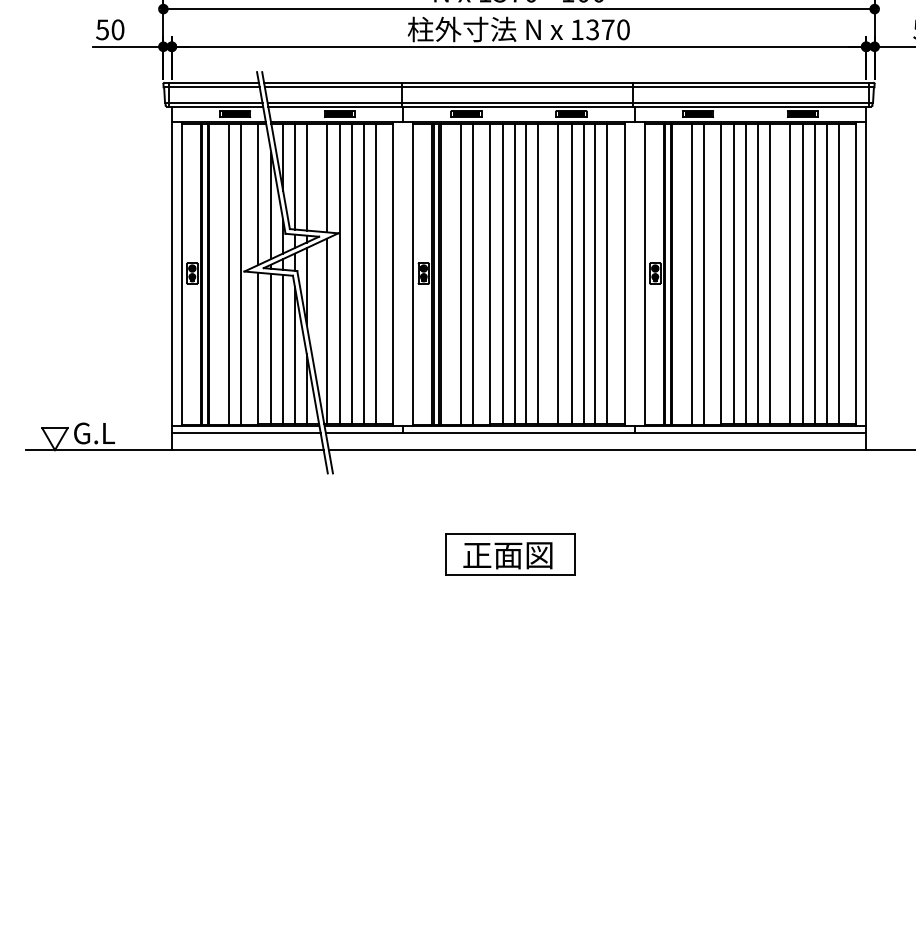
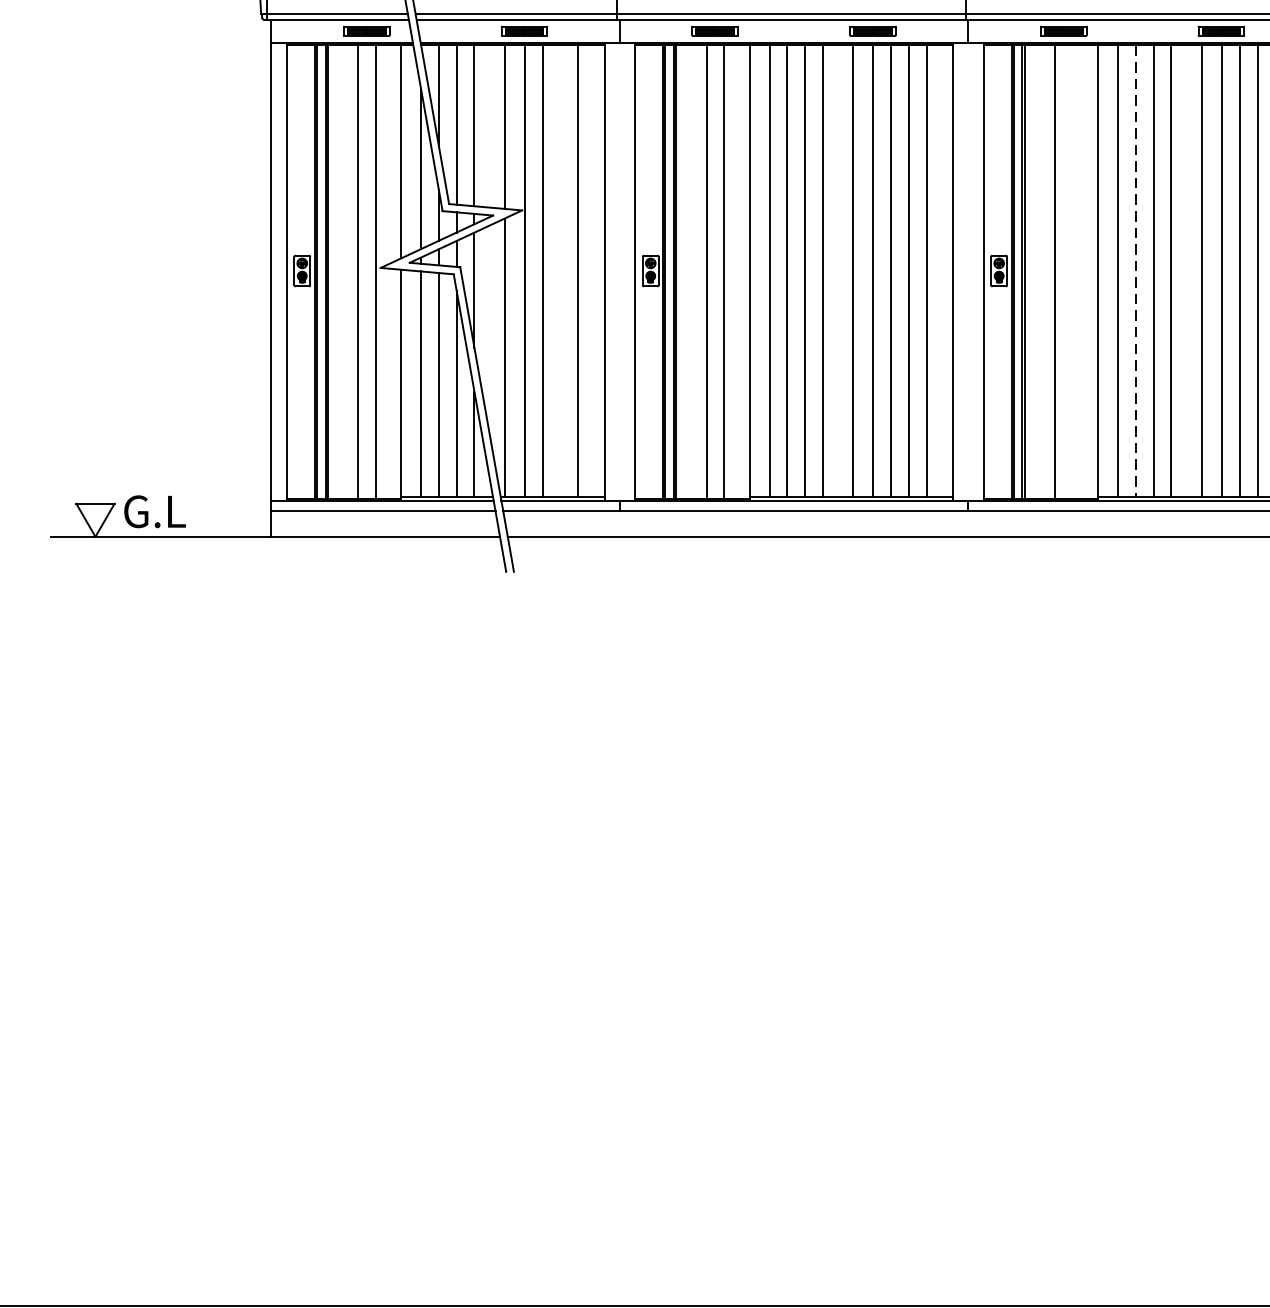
line: (363, 273) -> (559, 270), removed
line: (746, 273) -> (1136, 270), solid -> dashed
line: (704, 274) -> (1073, 272), removed
part: (510, 554) -> (781, 693), removed

